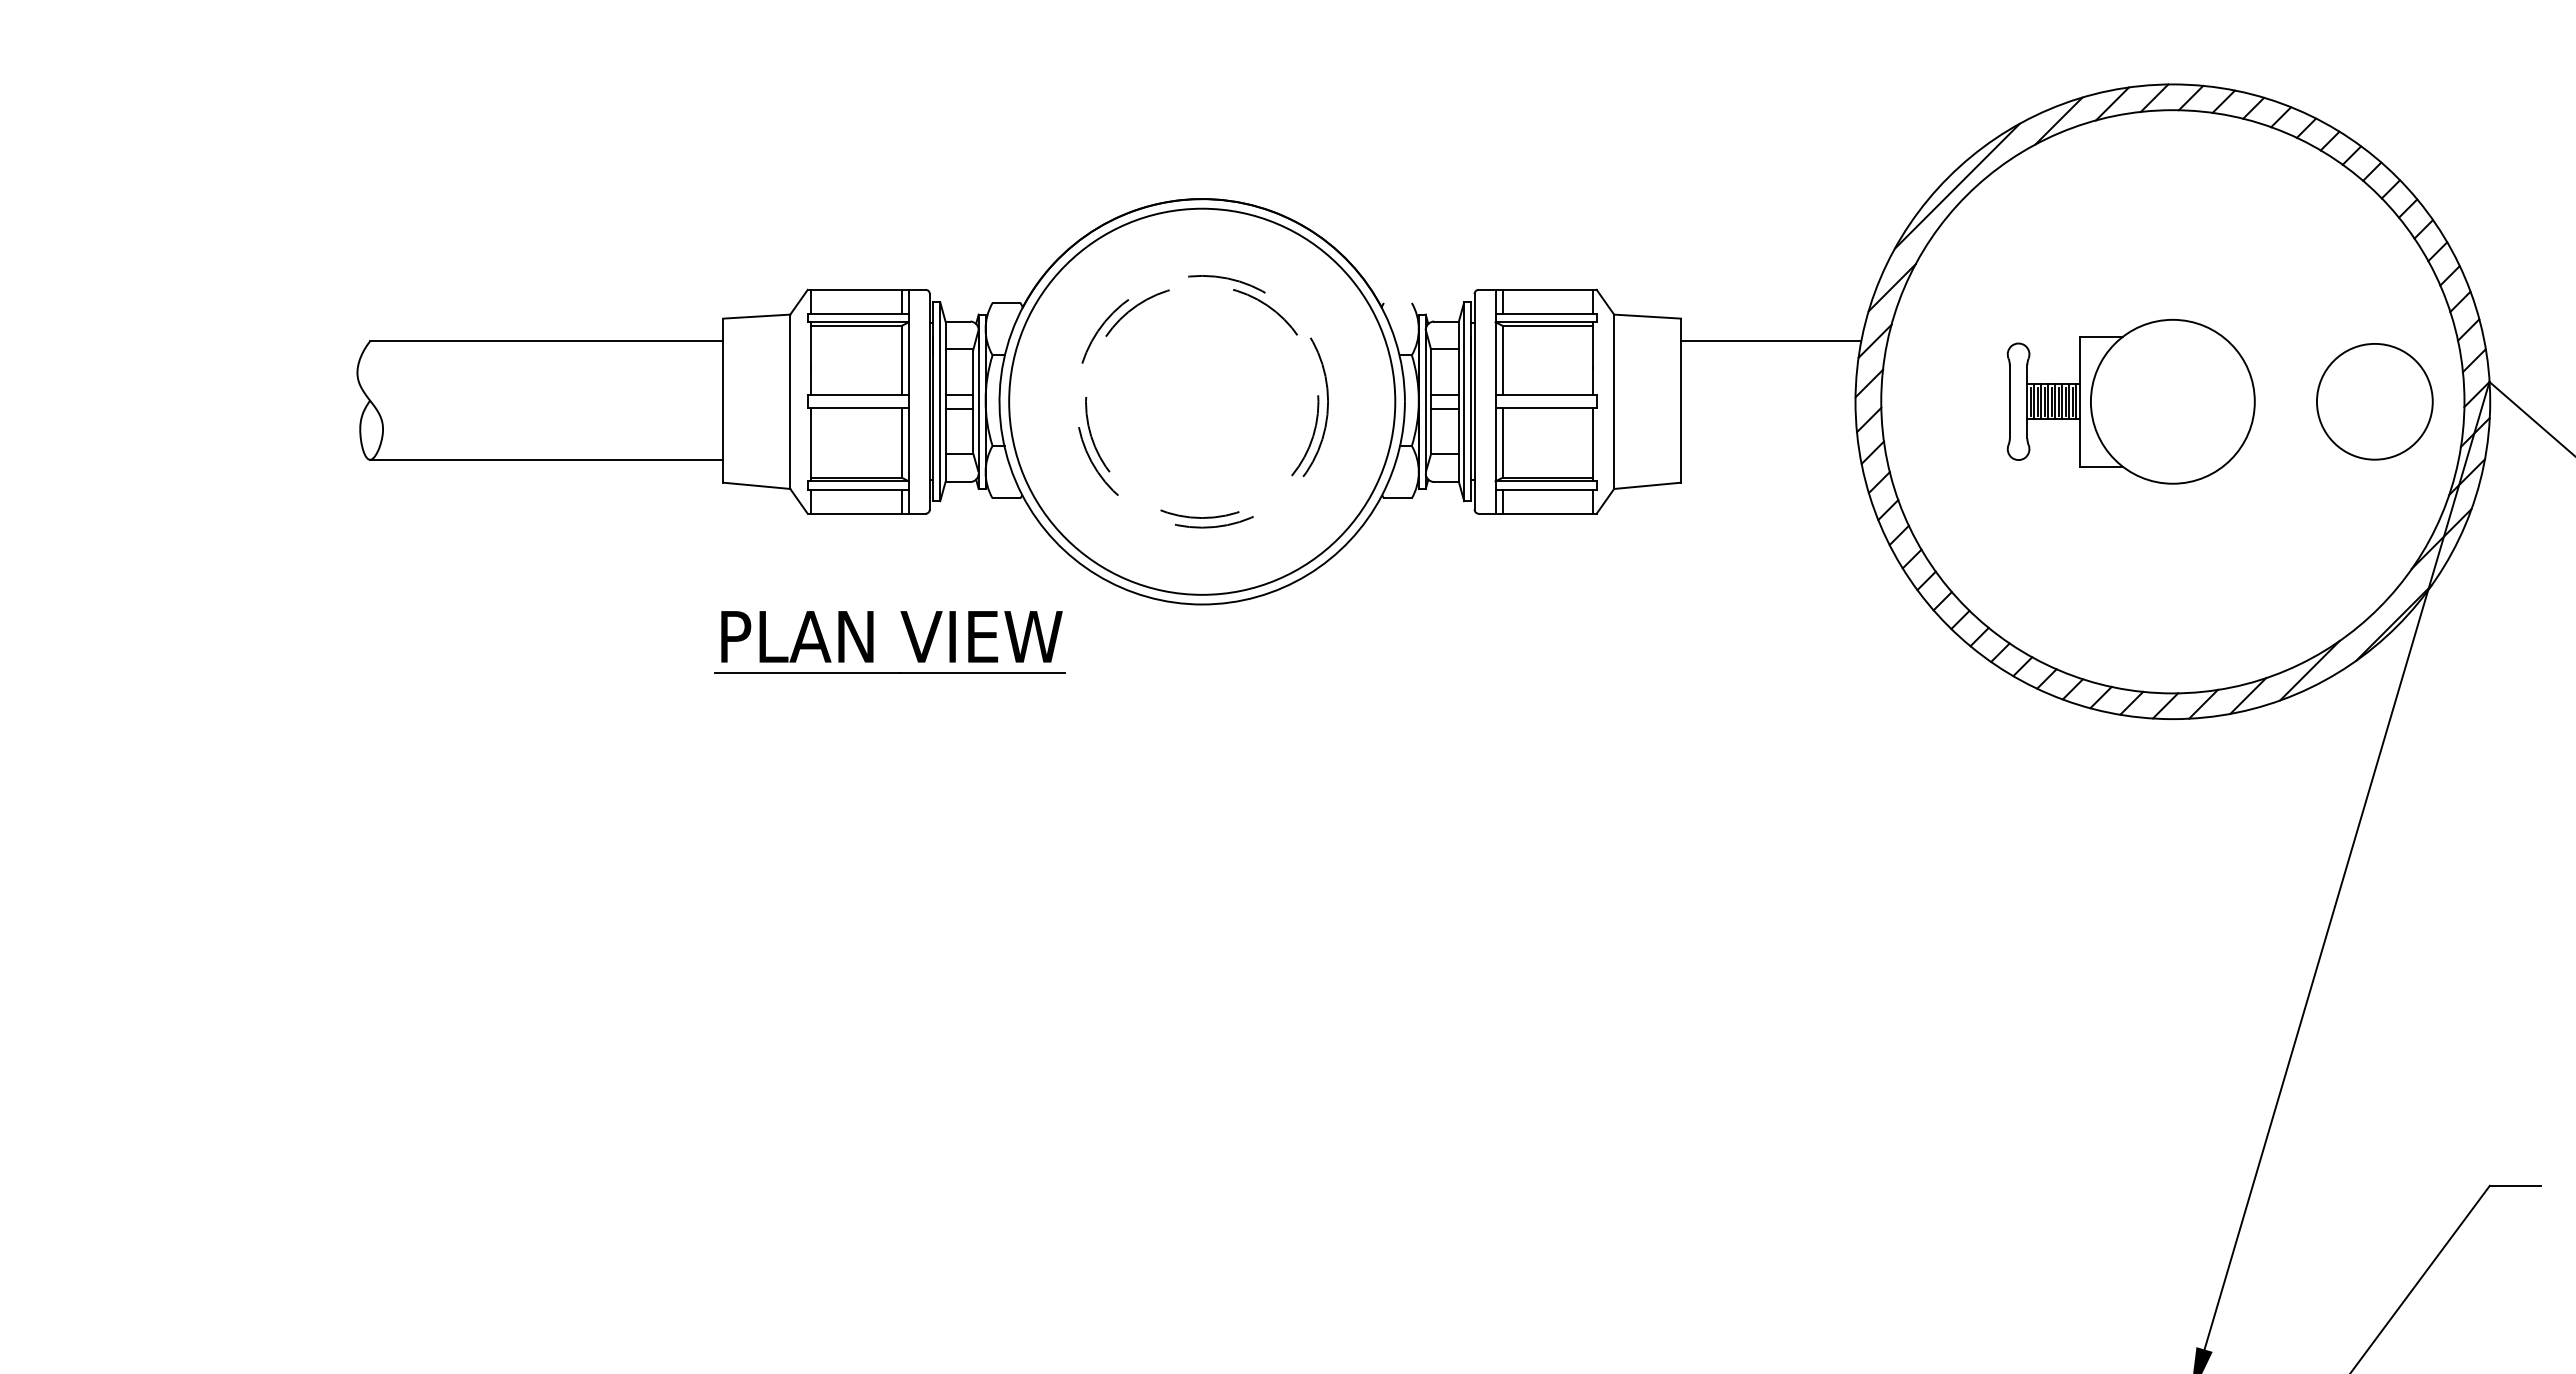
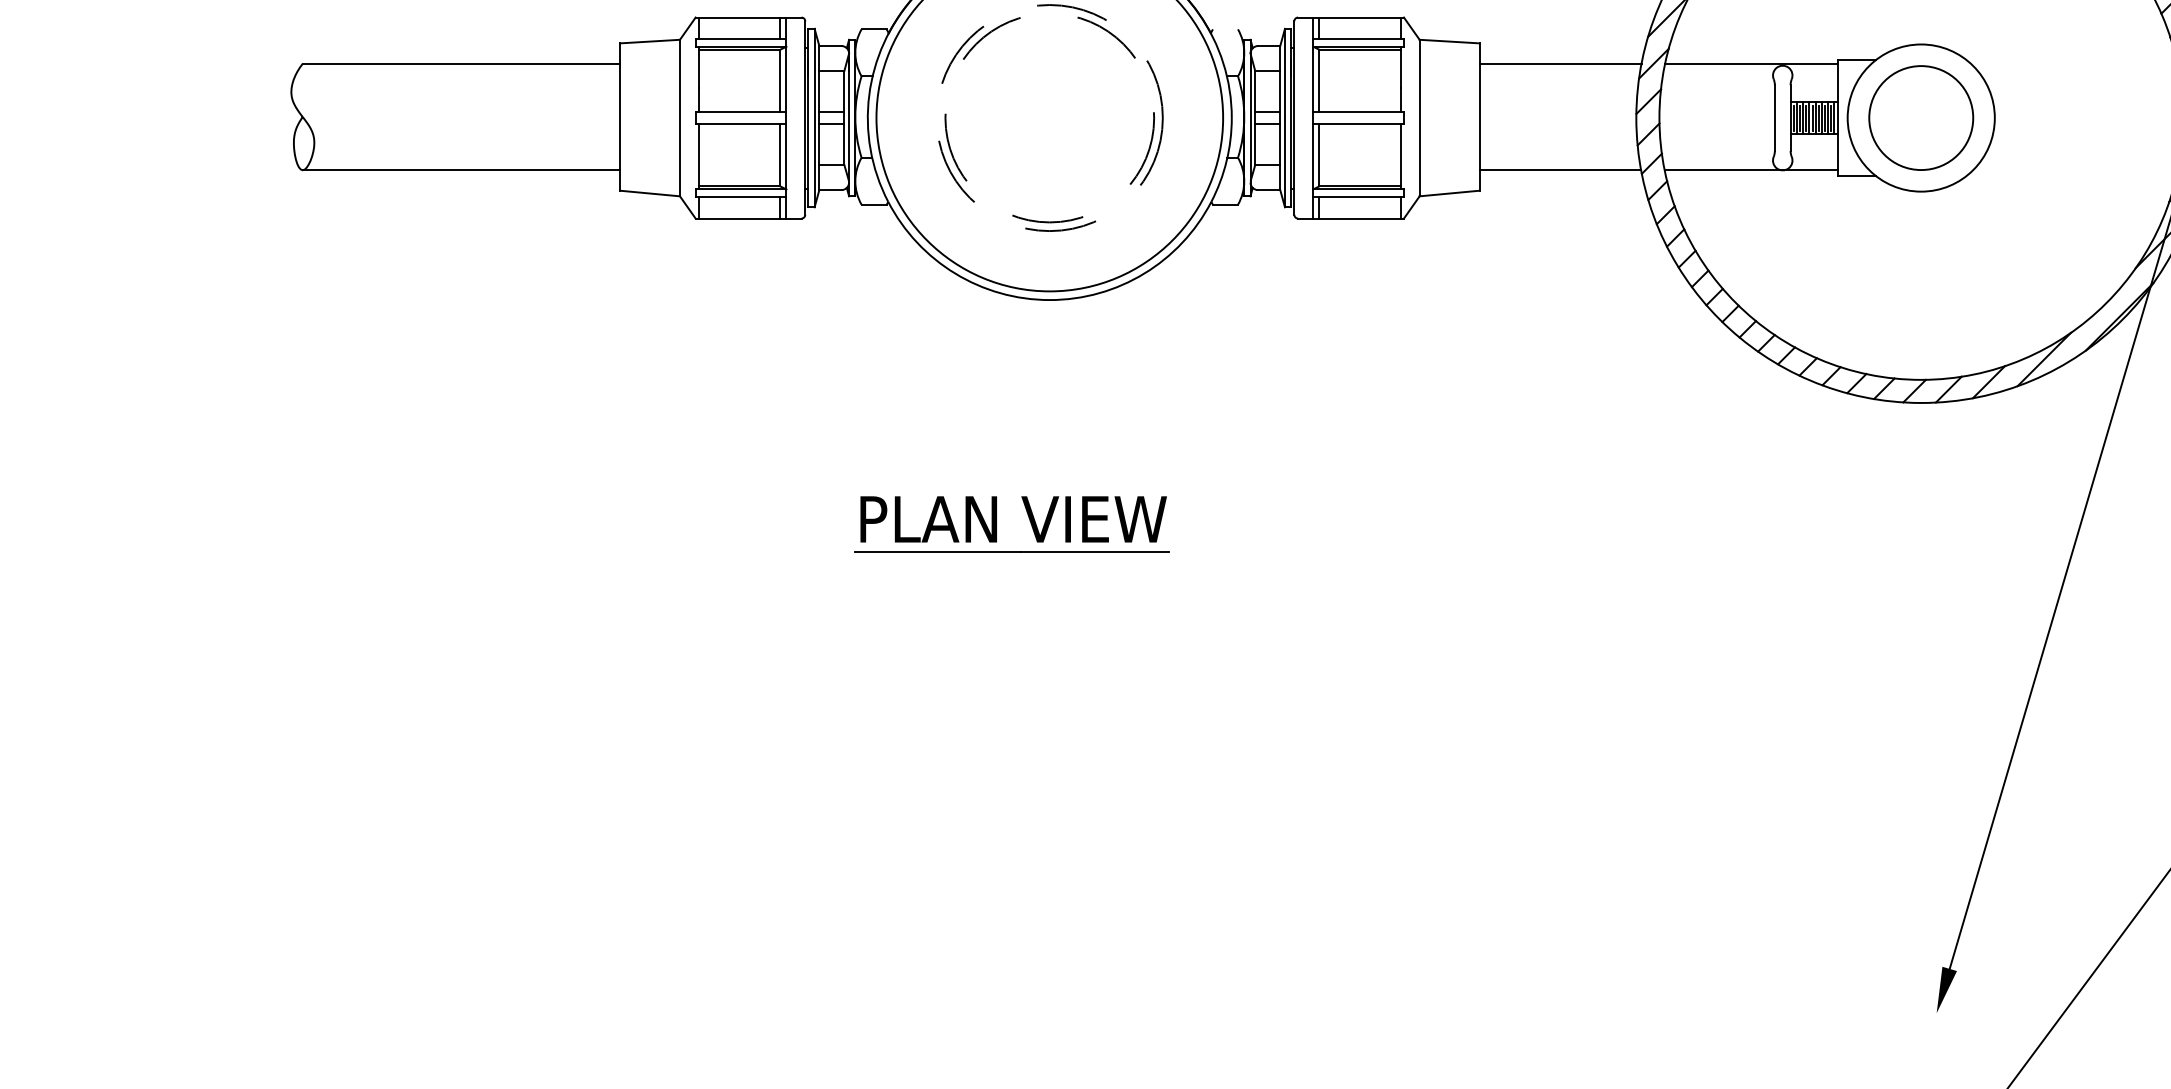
line: (1983, 341) -> (1751, 63), added
circle: (2374, 401) -> (1920, 117), moved
line: (1770, 459) -> (1560, 169), added
line: (1983, 459) -> (1751, 169), added
part: (873, 642) -> (997, 524), moved

